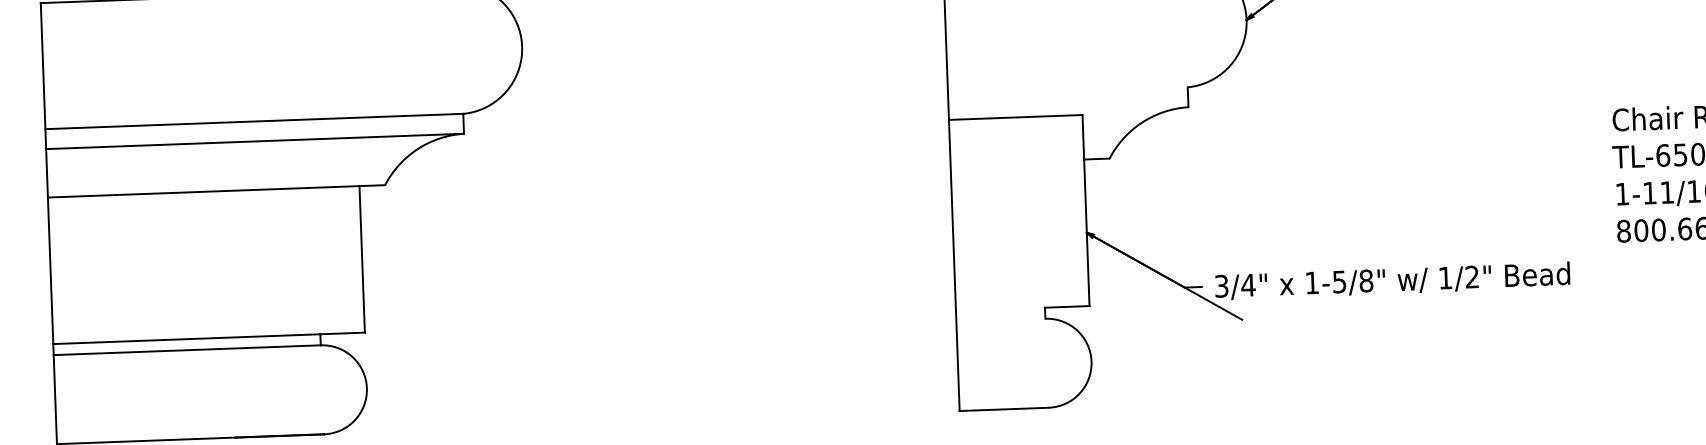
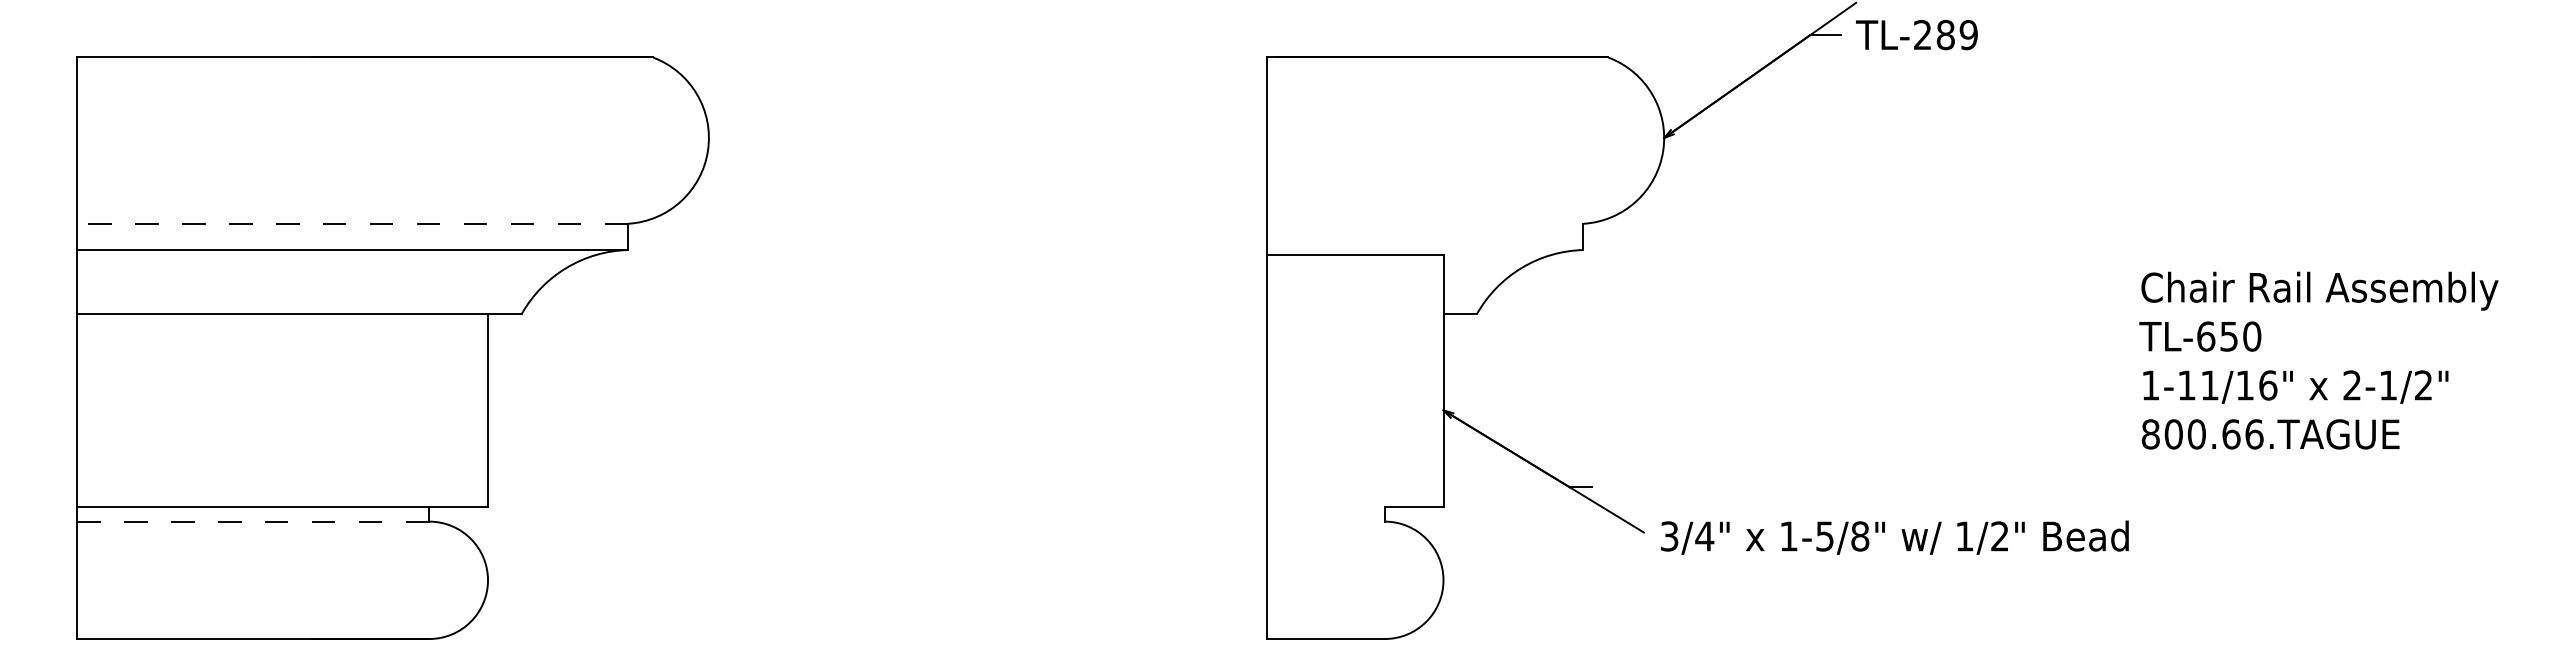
line: (254, 121) -> (352, 223), solid -> dashed
text: (1392, 280) -> (1894, 537), moved
line: (186, 350) -> (252, 521), solid -> dashed

